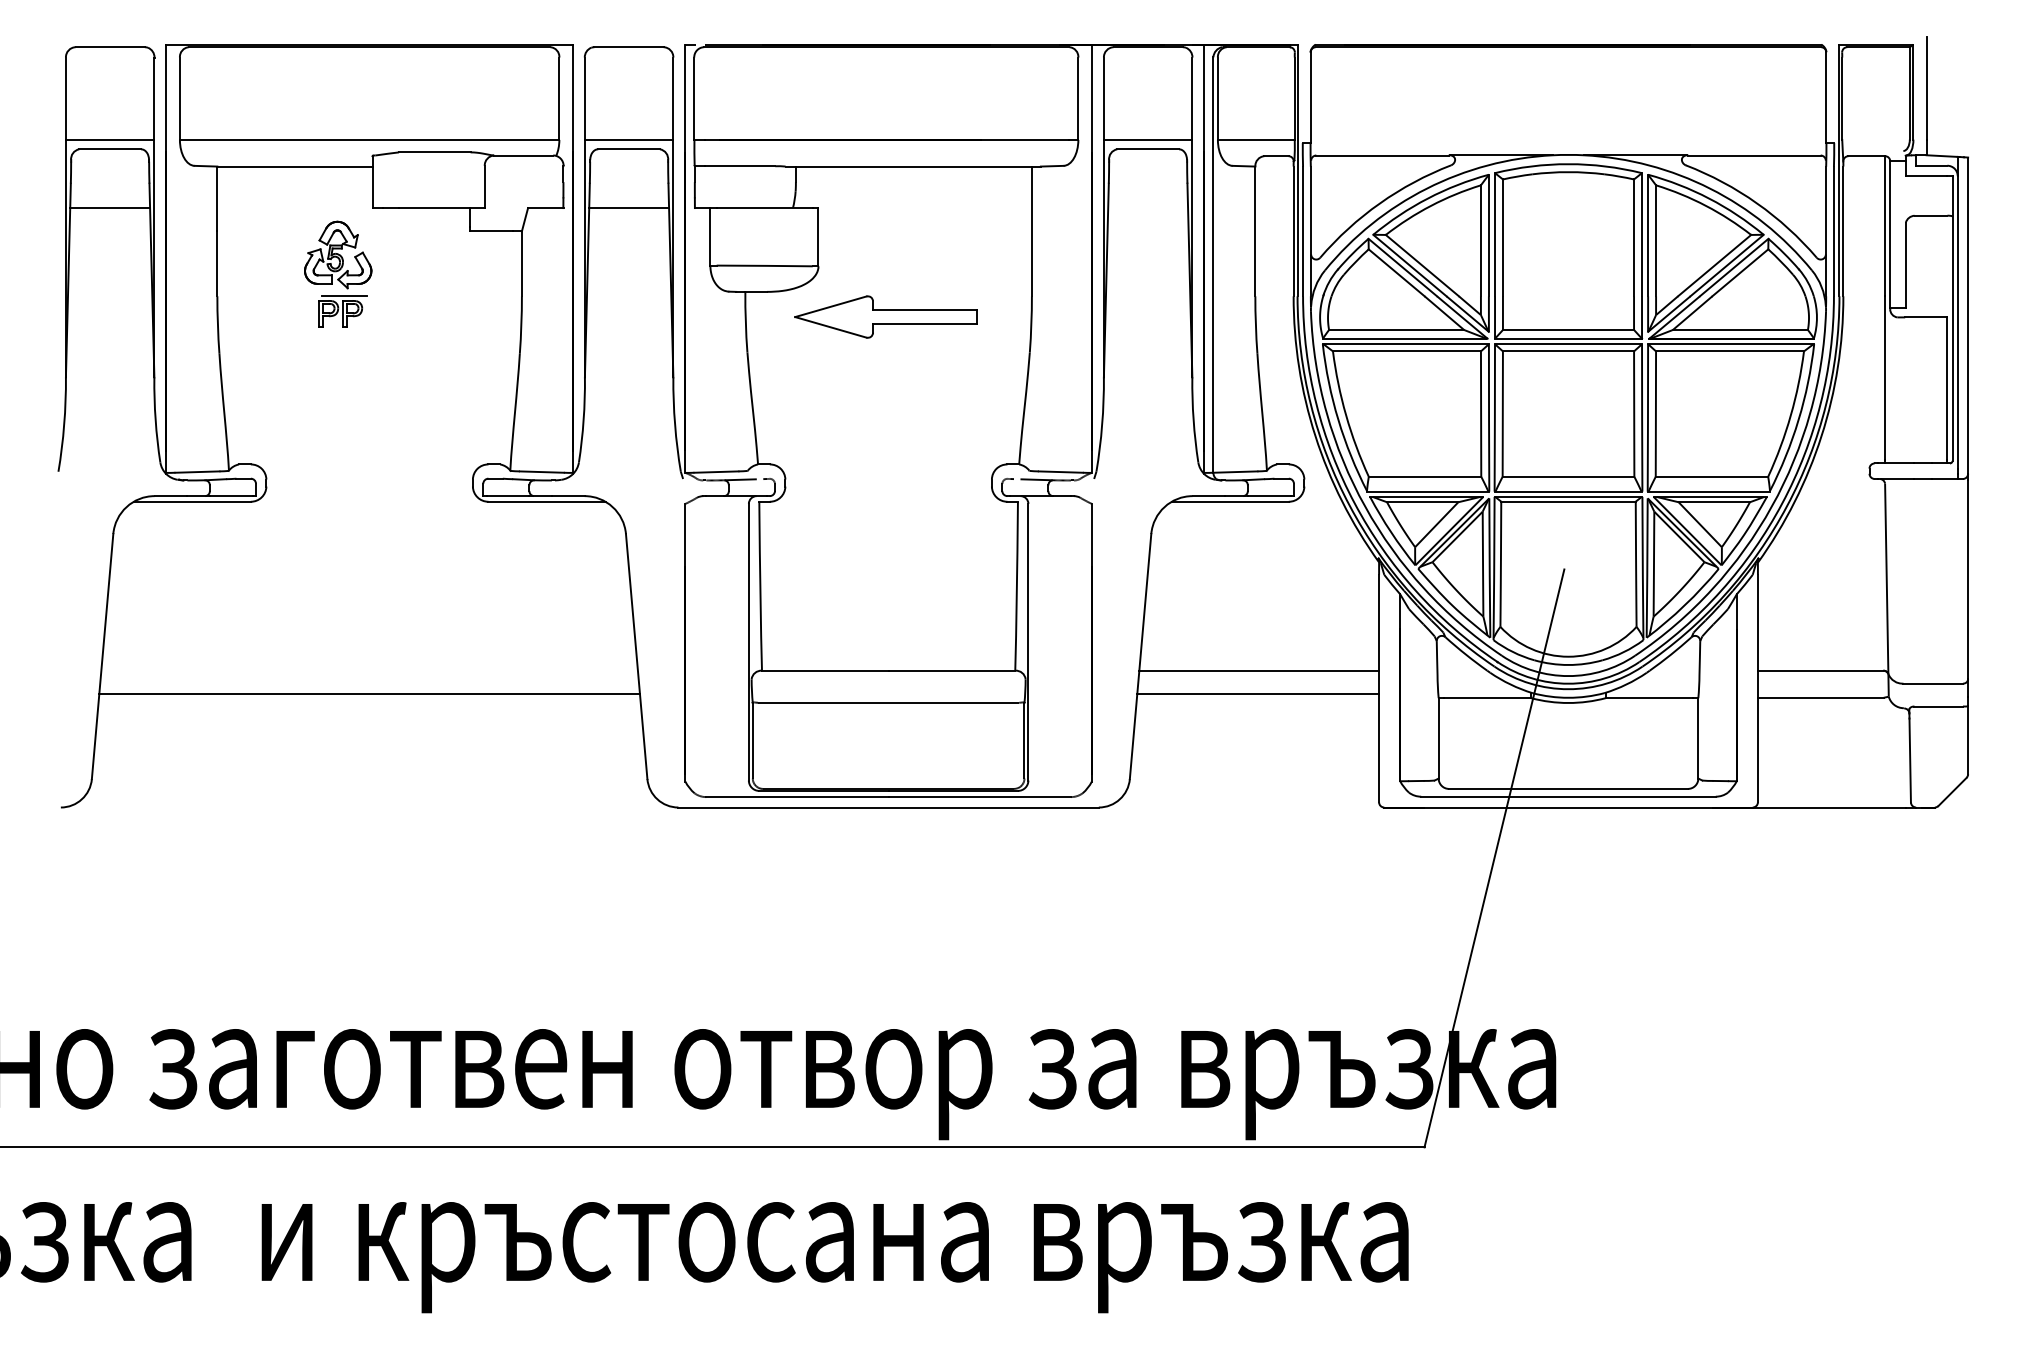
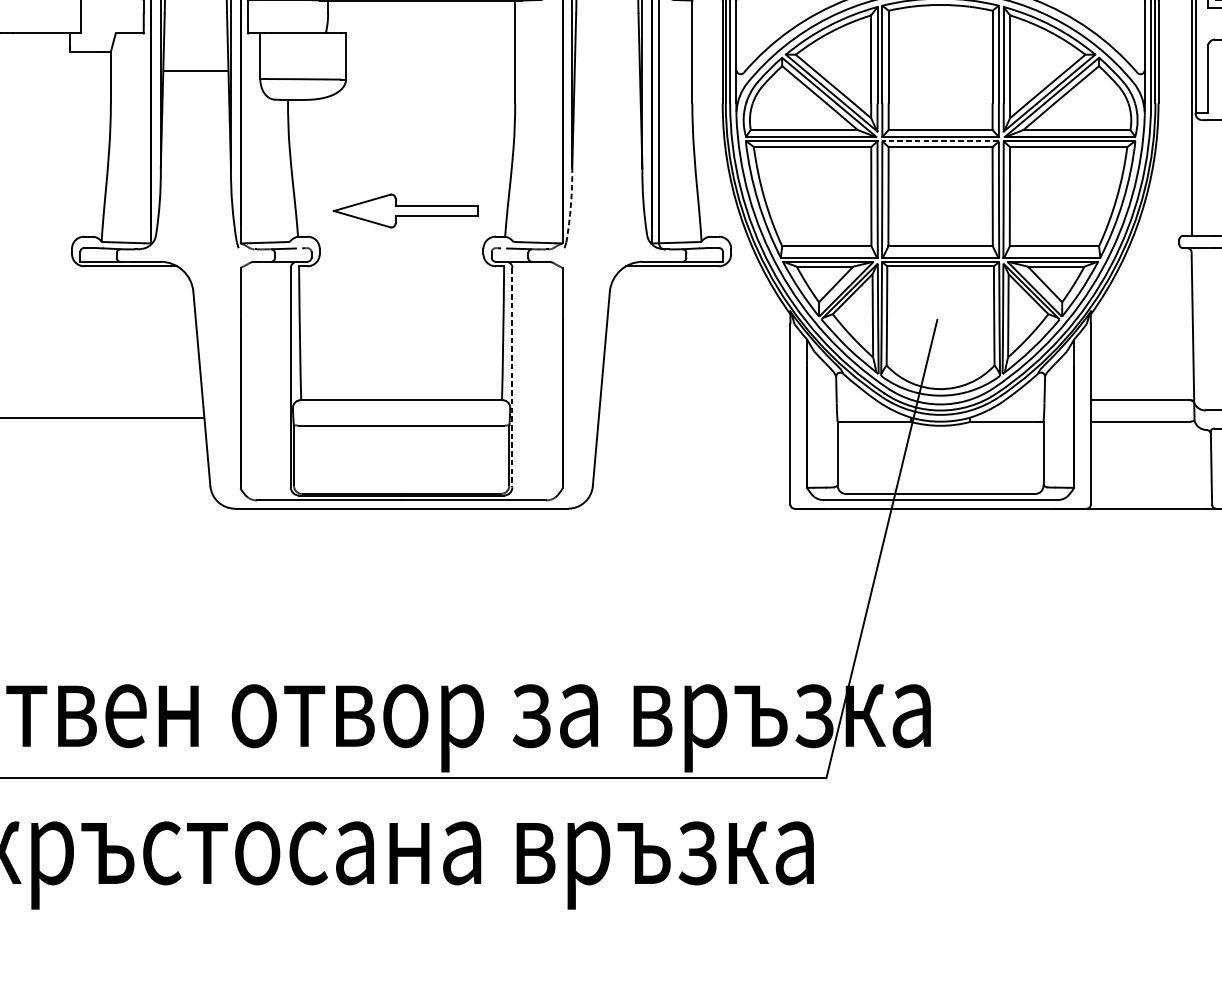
line: (629, 208) -> (196, 71), moved
part: (885, 316) -> (405, 210), moved
line: (1568, 344) -> (940, 141), solid -> dashed
arc: (1102, 424) -> (571, 205), solid -> dashed
line: (1028, 642) -> (512, 377), solid -> dashed
line: (1259, 670) -> (695, 400), removed
line: (1258, 693) -> (694, 418), removed

